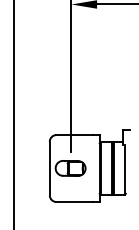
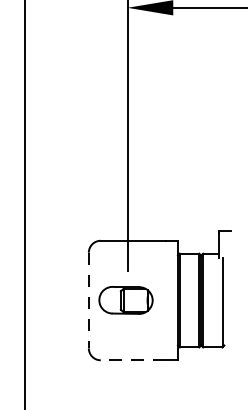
line: (49, 168) -> (88, 300), solid -> dashed
line: (74, 202) -> (132, 361), solid -> dashed

